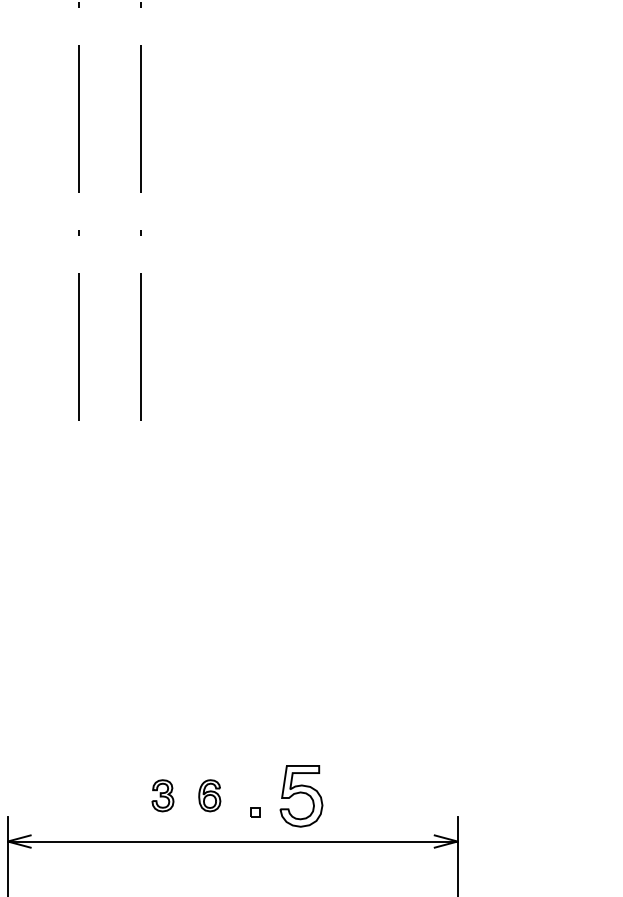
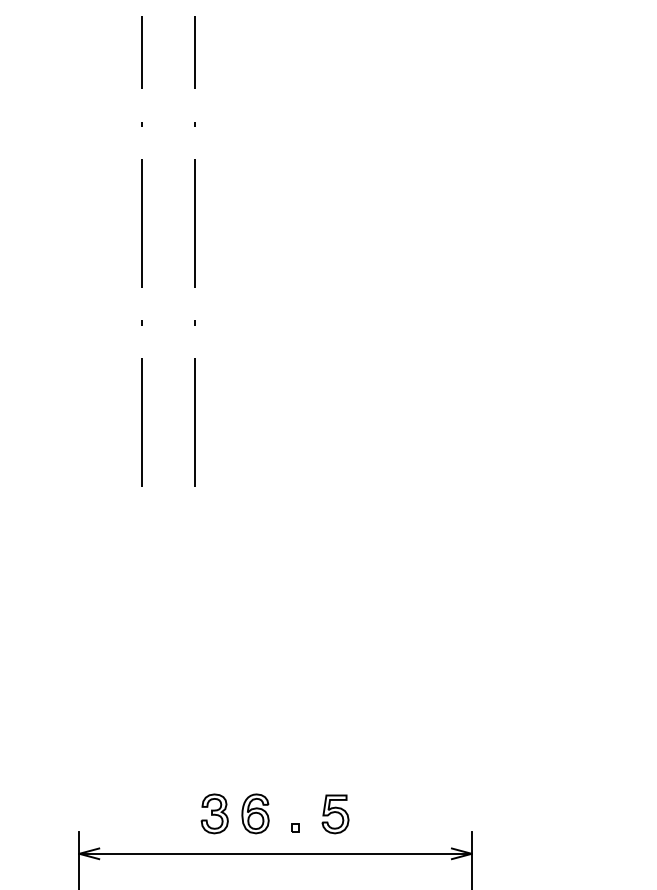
part: (162, 795) -> (214, 813), size x1.43
part: (209, 795) -> (255, 813), size x1.43
part: (301, 796) -> (335, 814), size x0.71

